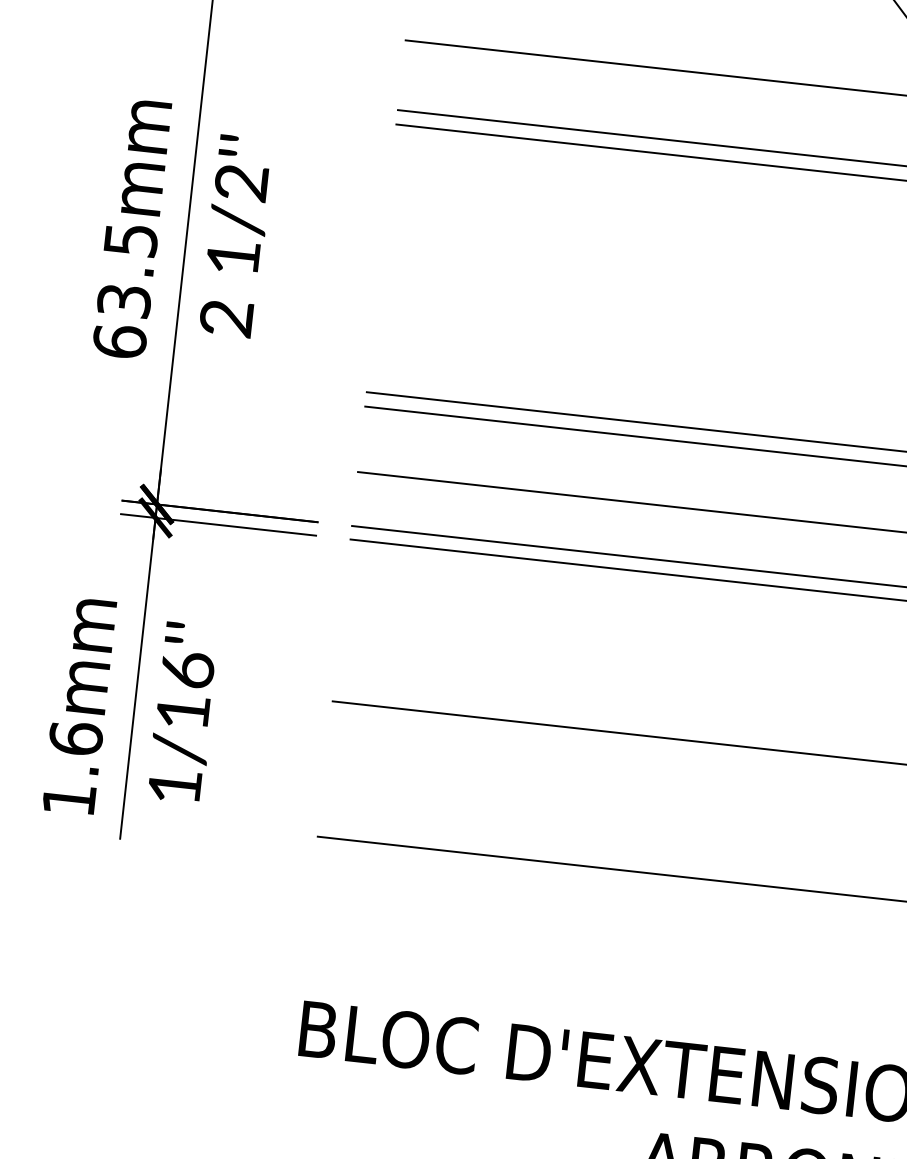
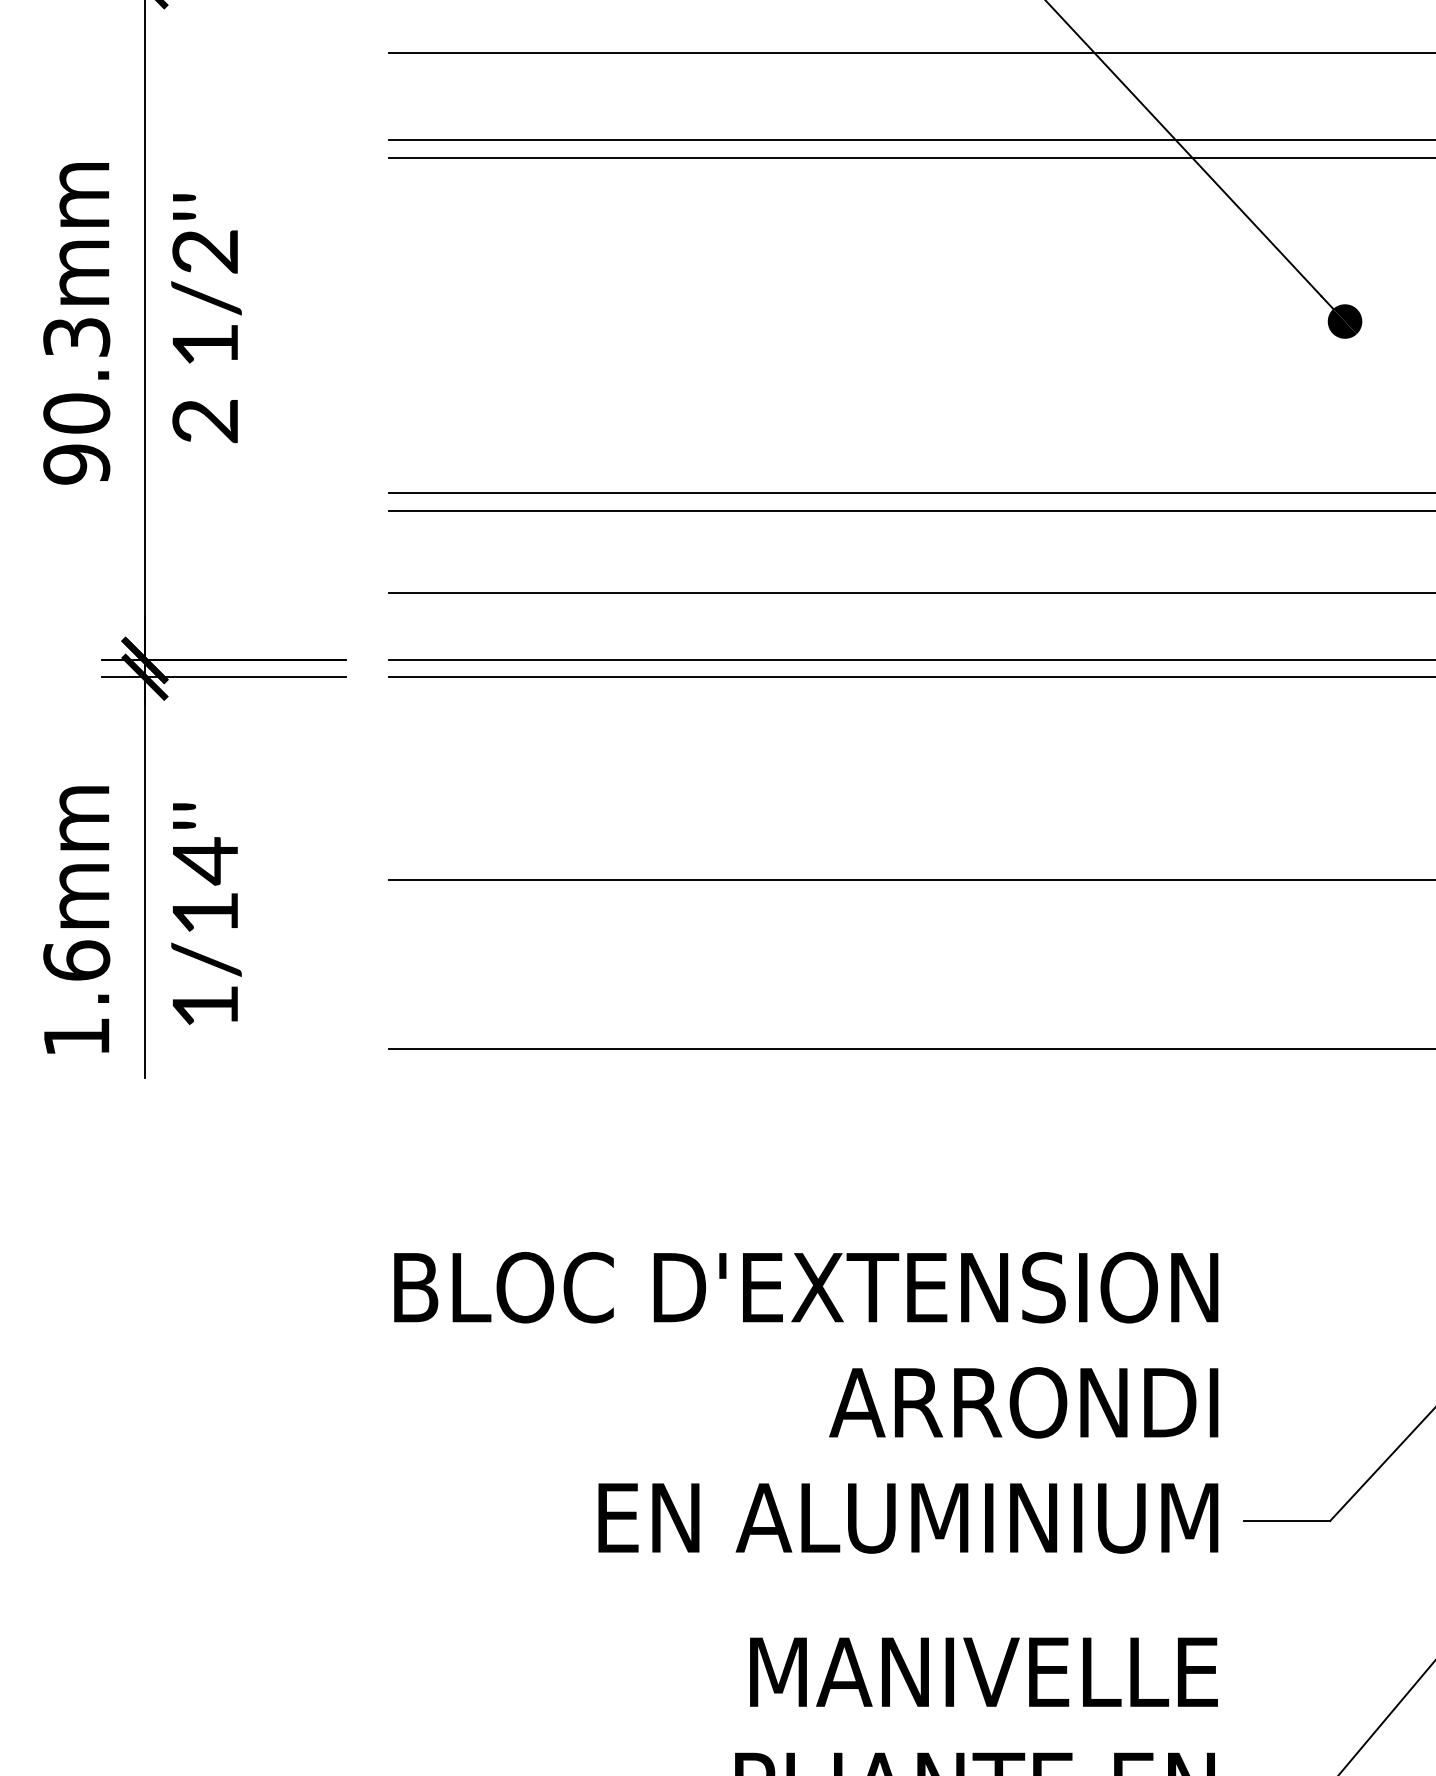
text: (125, 291) -> (76, 401), 63.5mm -> 90.3mm
text: (187, 670) -> (205, 861), 1/16''\f] -> 1/14''\f]

